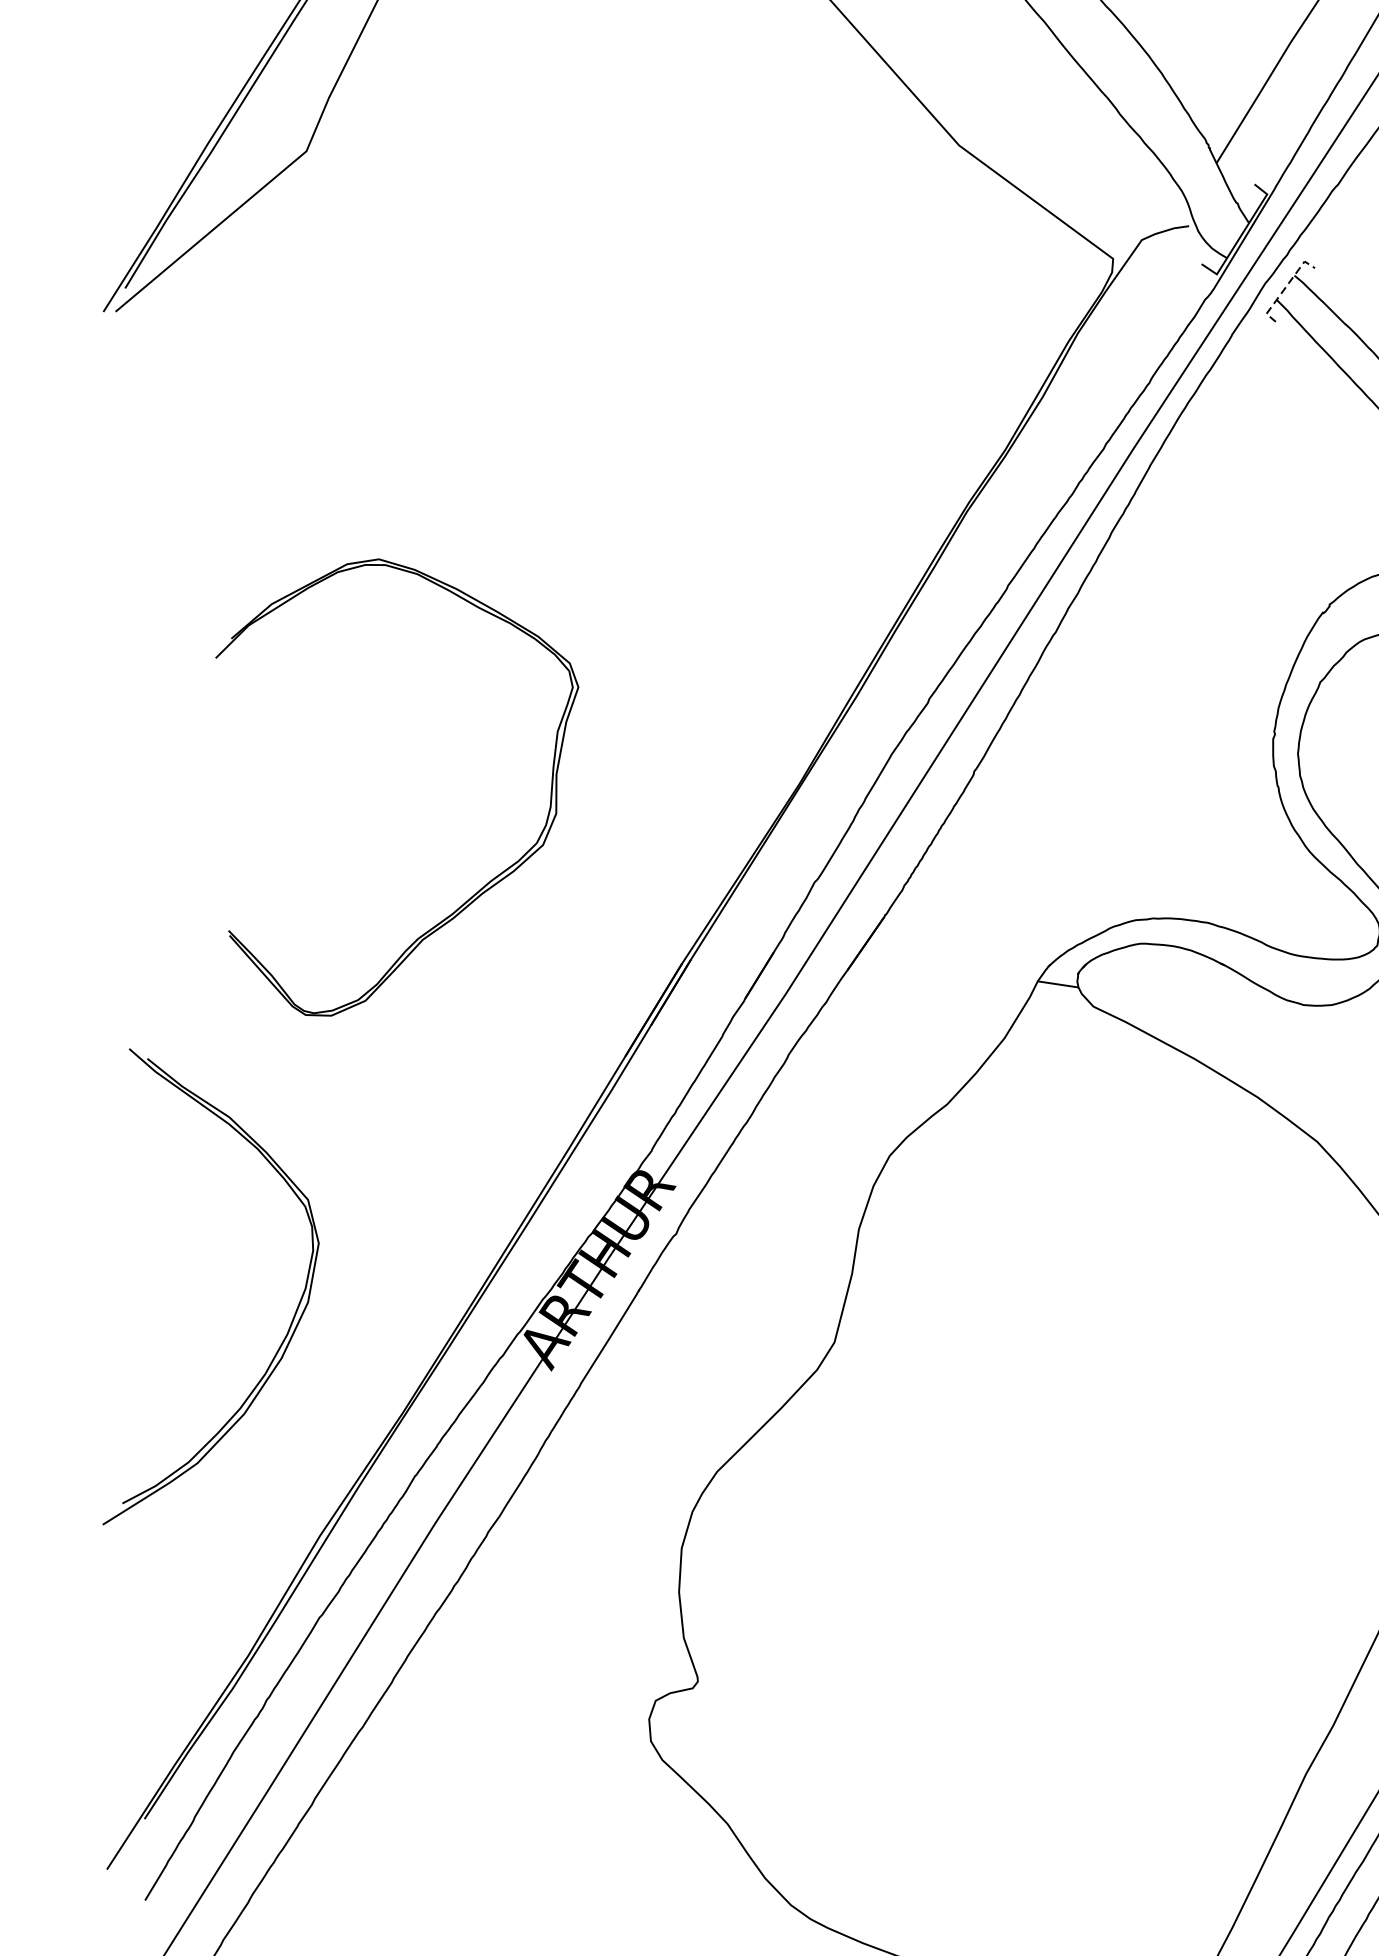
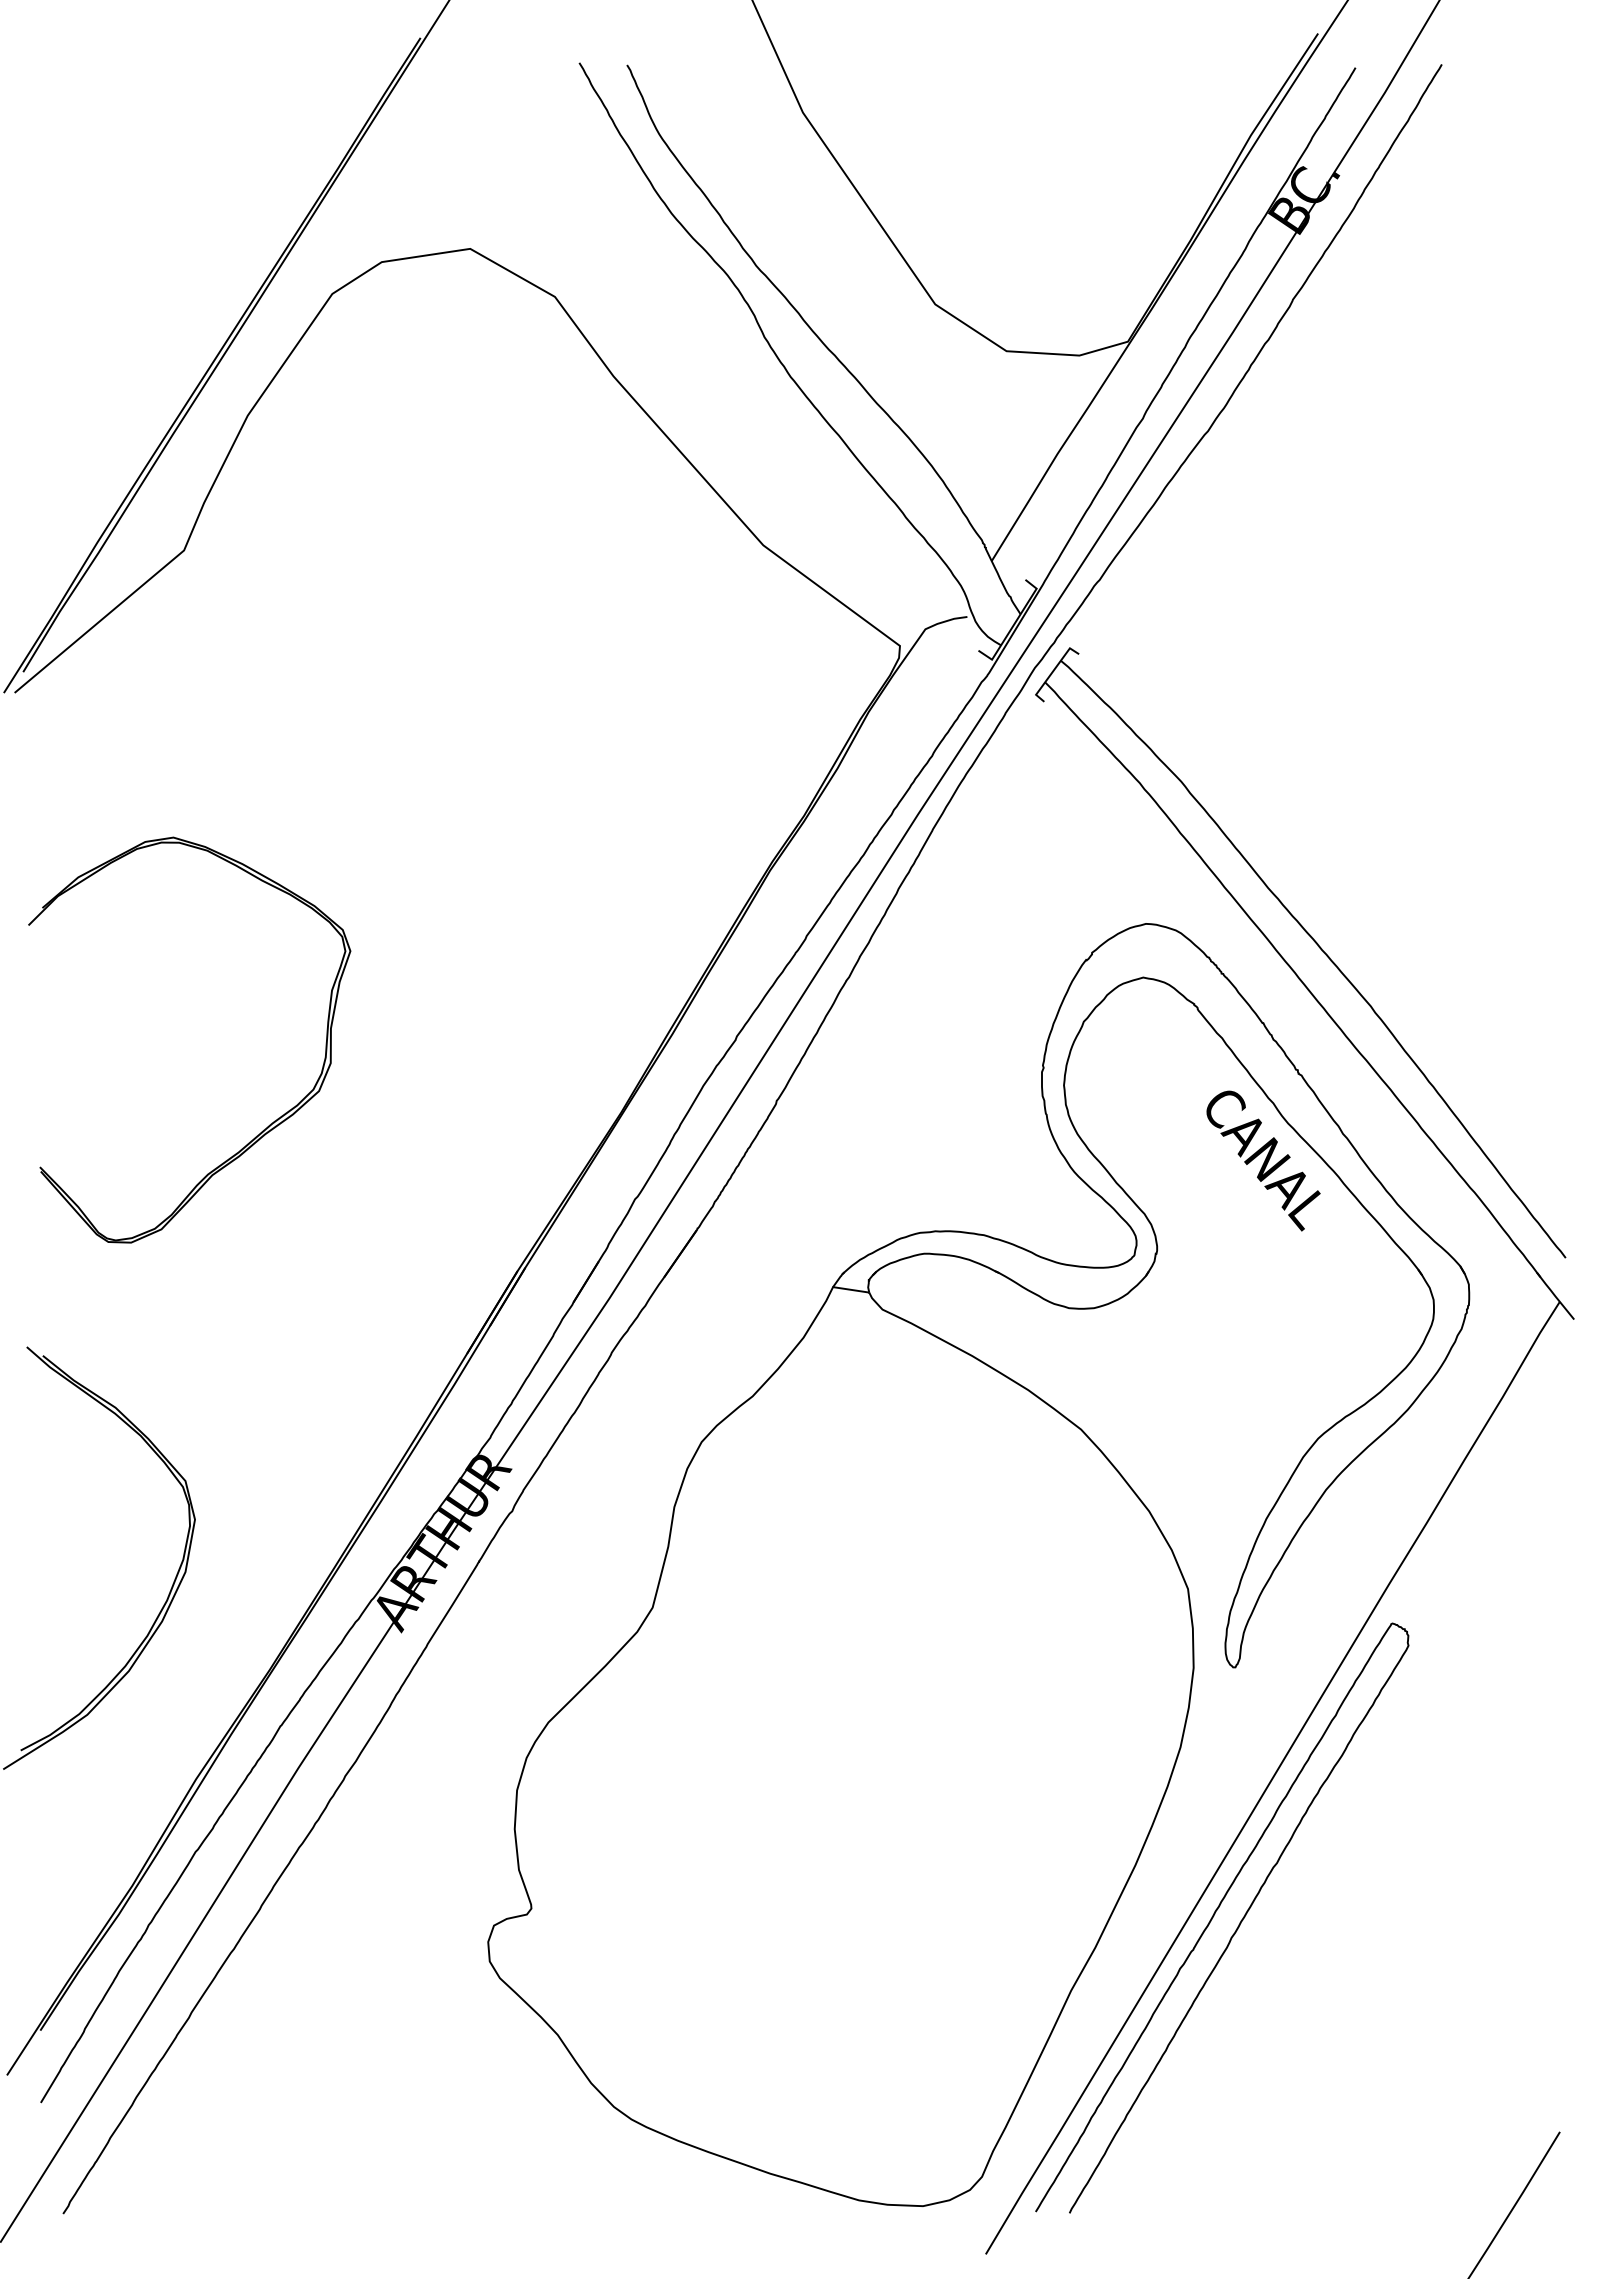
line: (1285, 287) -> (1052, 671), dashed -> solid
part: (480, 888) -> (263, 1129), moved

